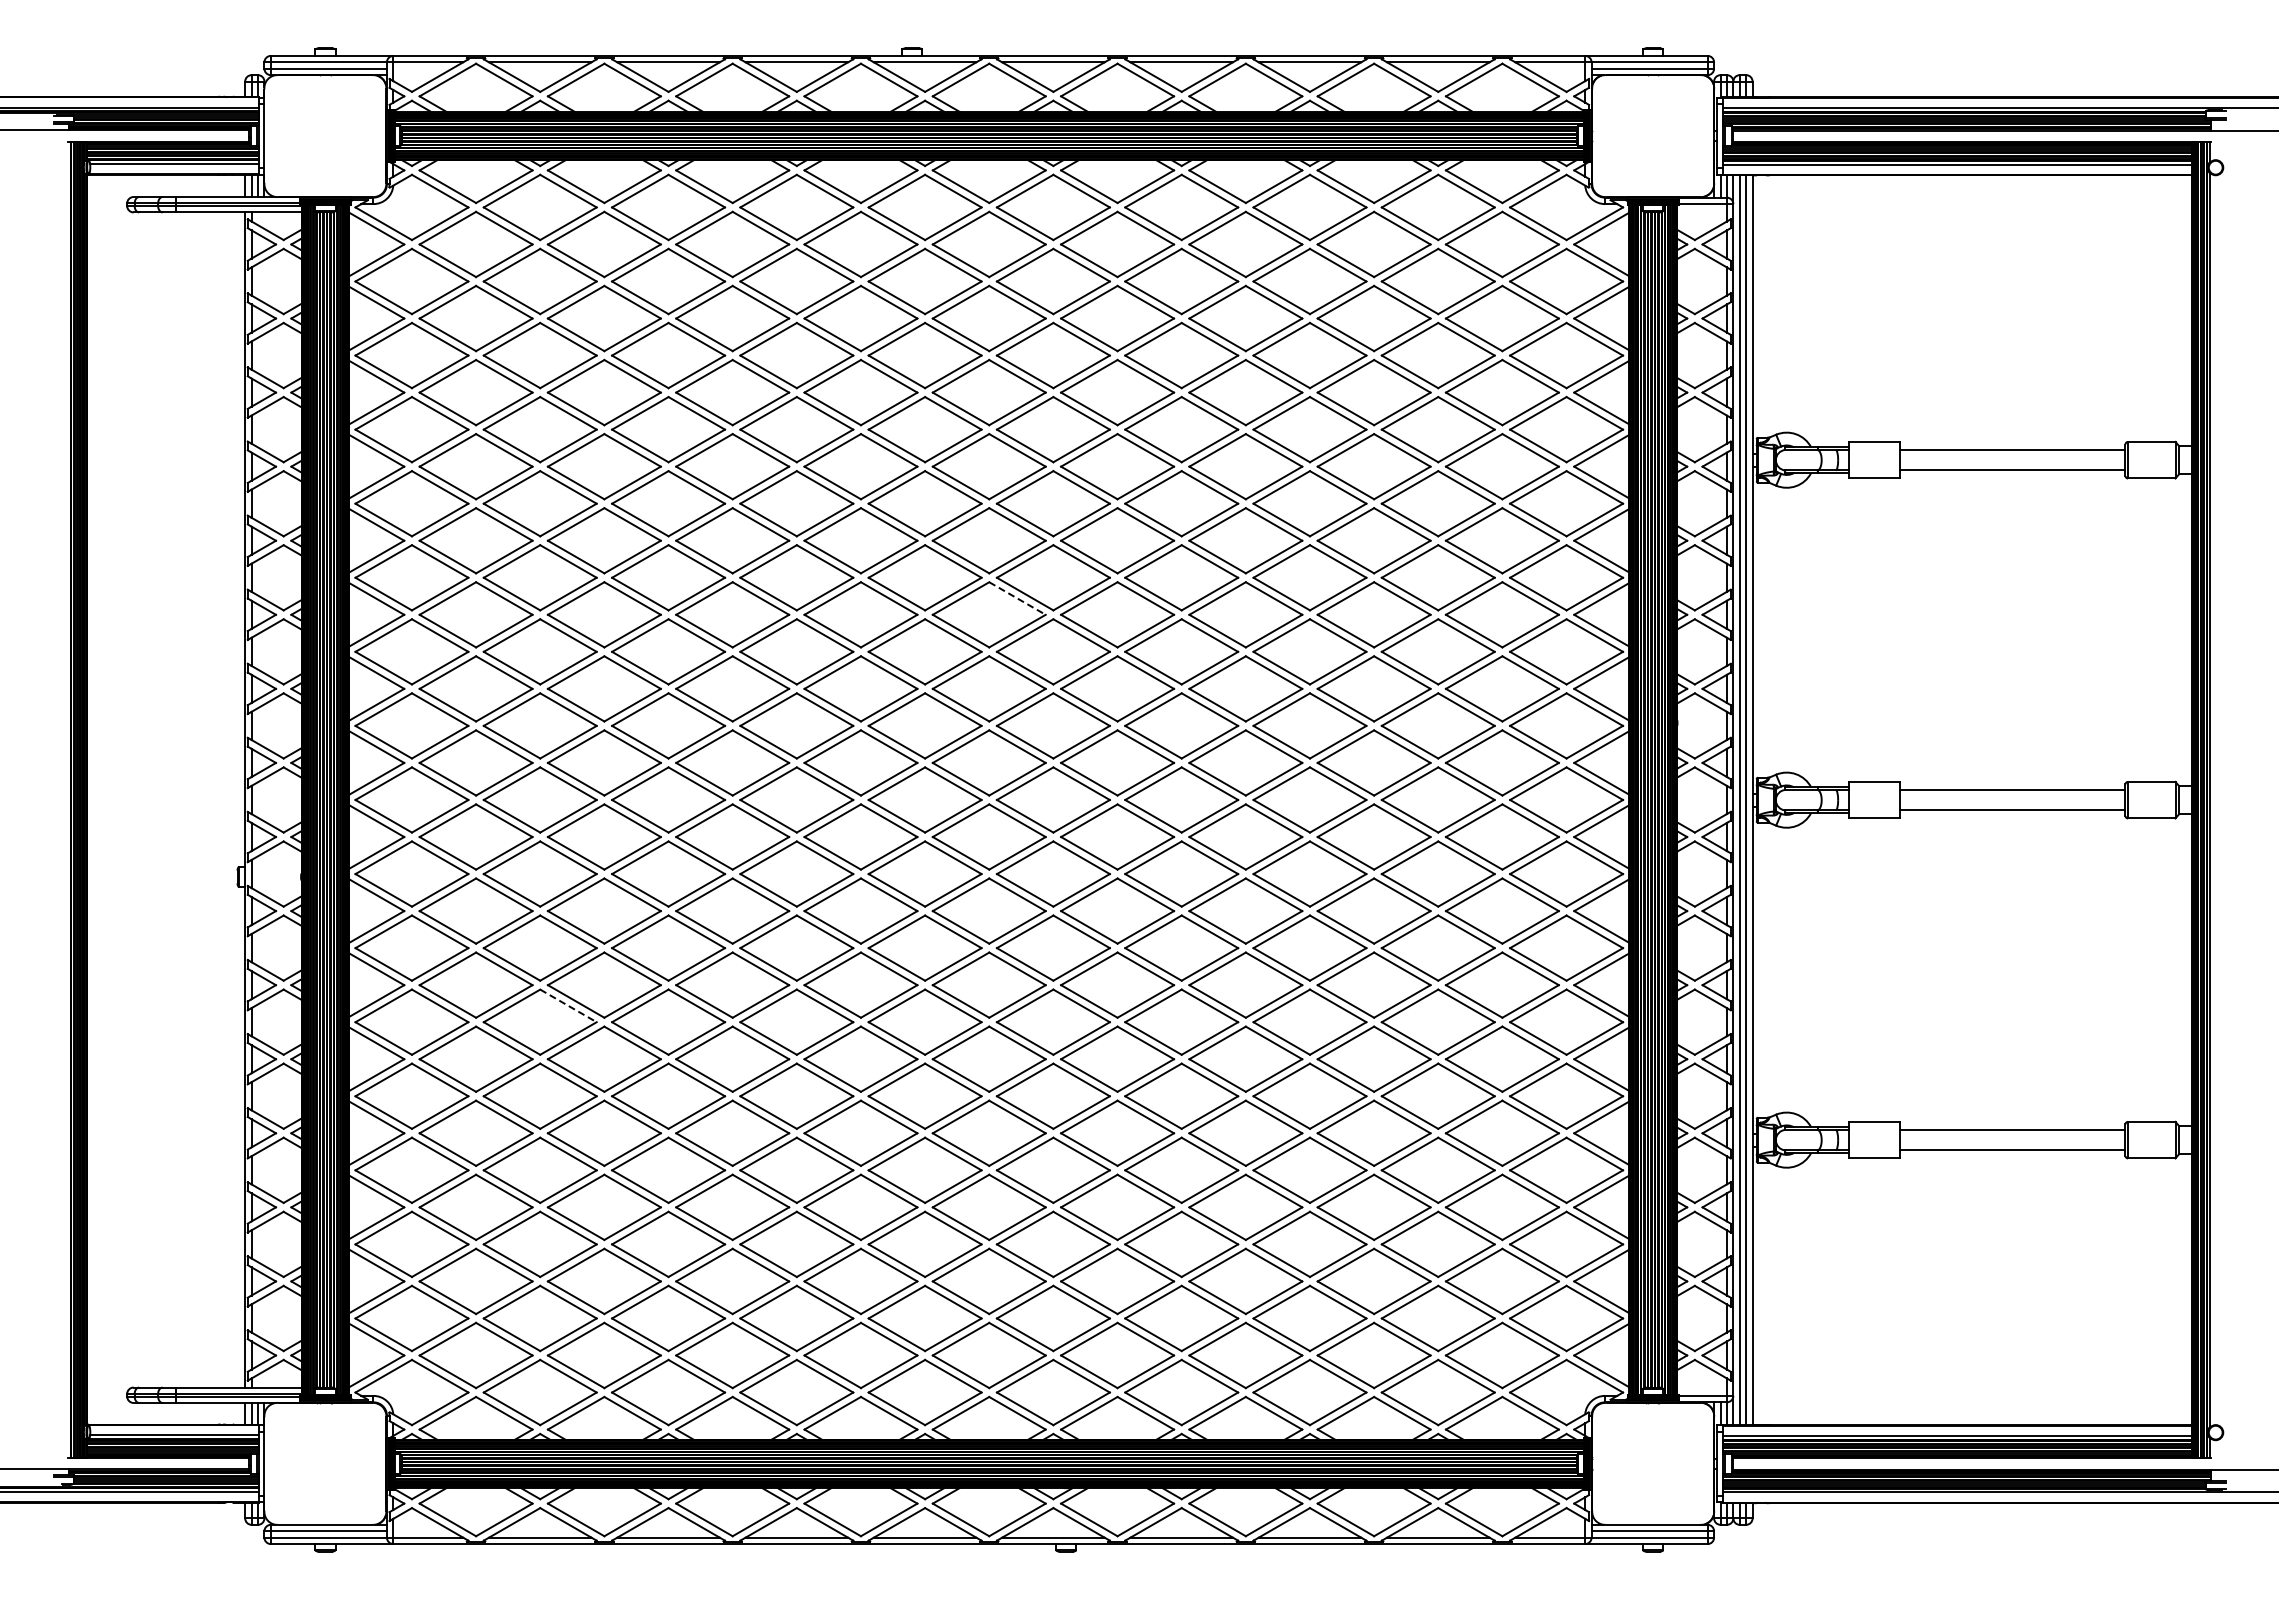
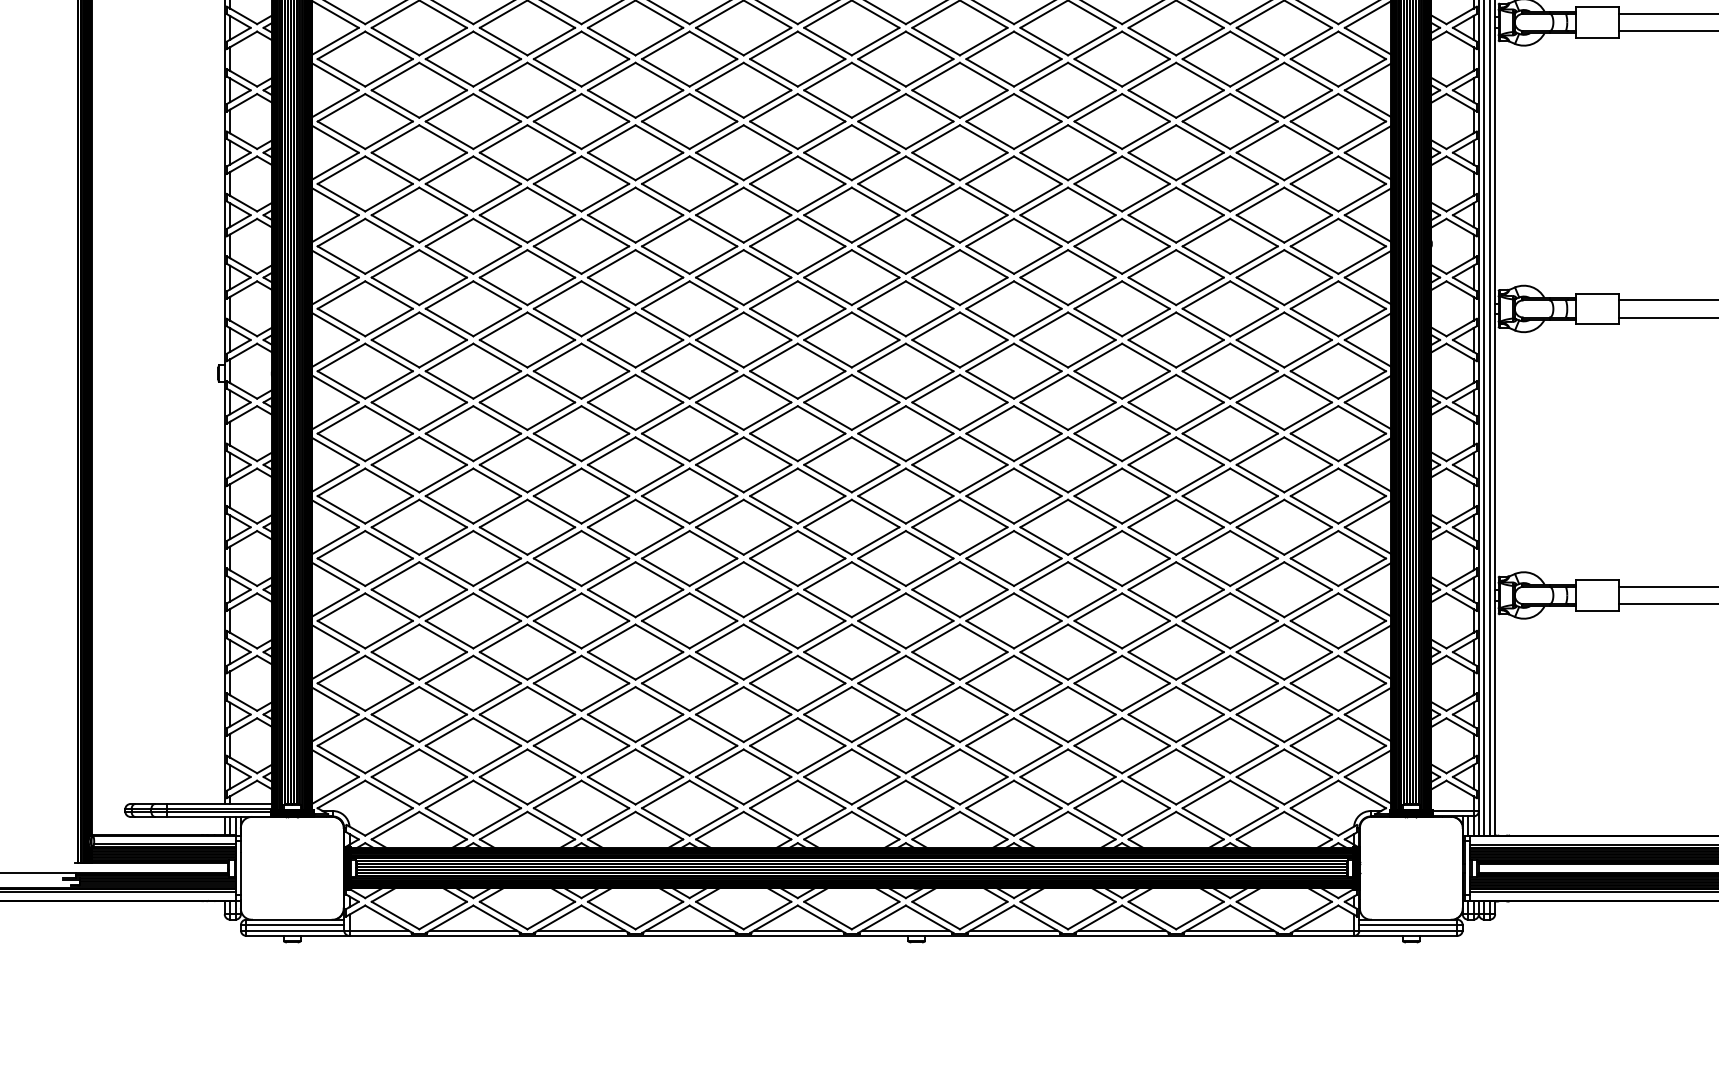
line: (1017, 598) -> (875, 138), dashed -> solid
line: (568, 1005) -> (497, 482), dashed -> solid

